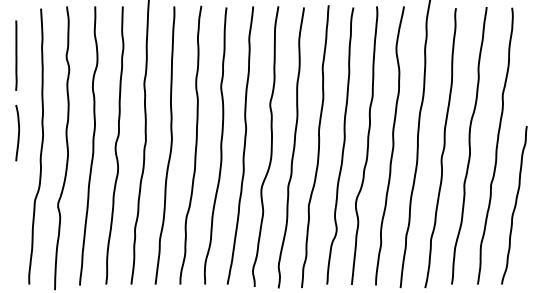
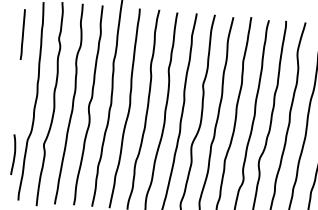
curve: (18, 133) -> (14, 155), moved

